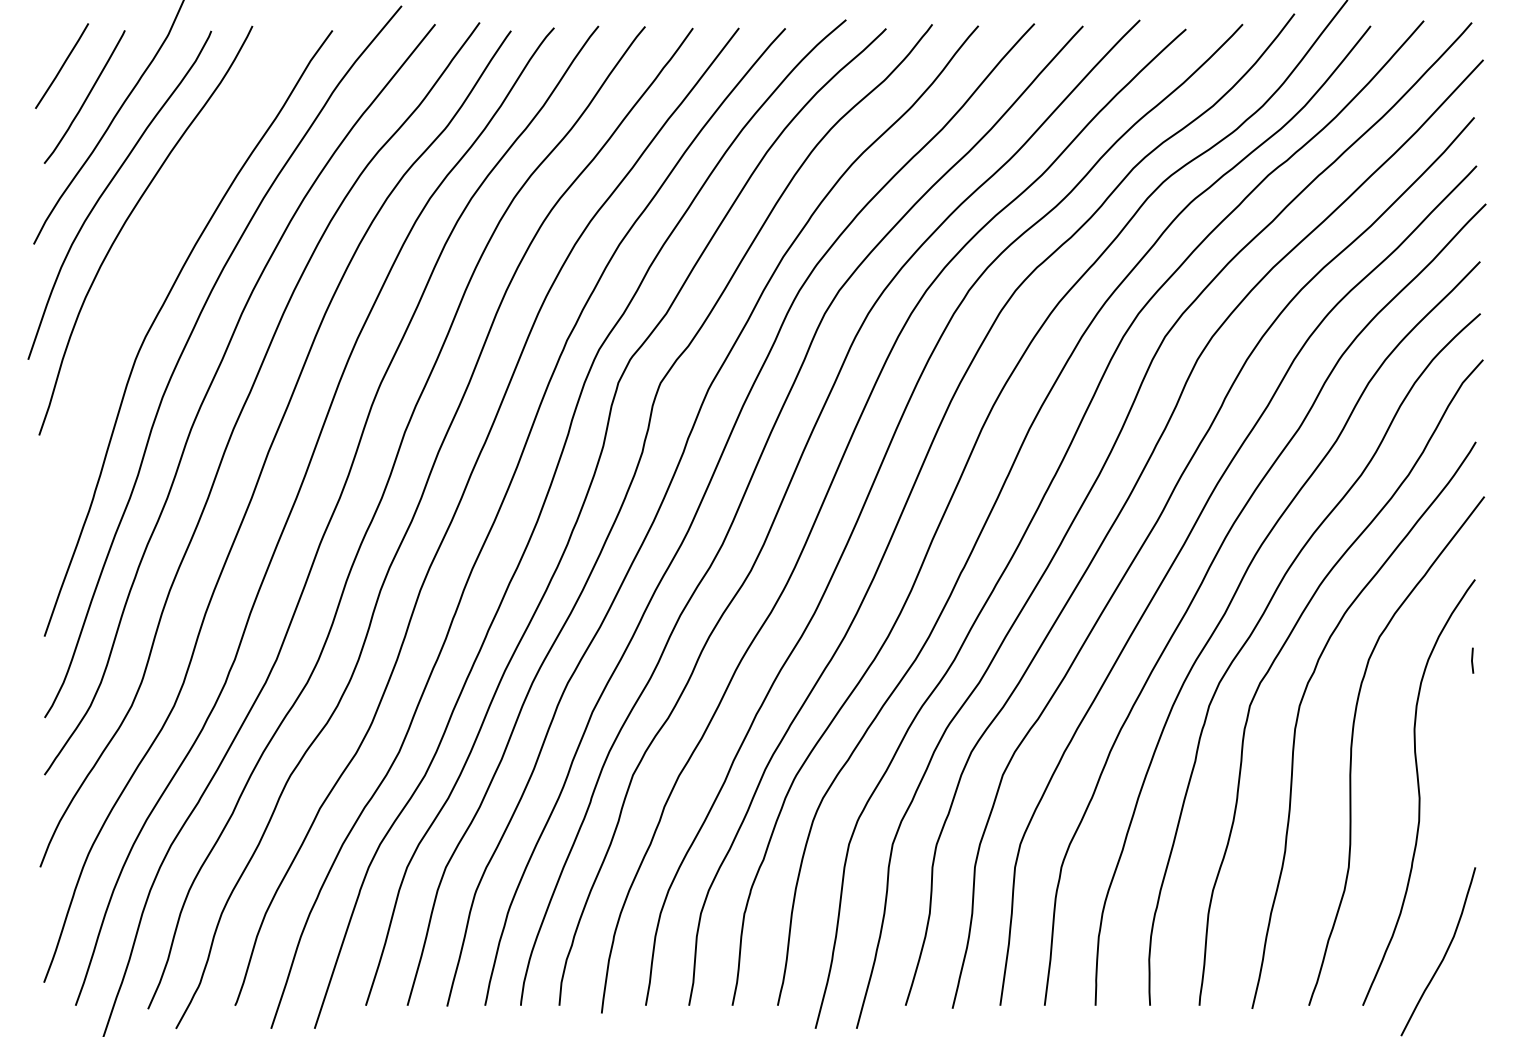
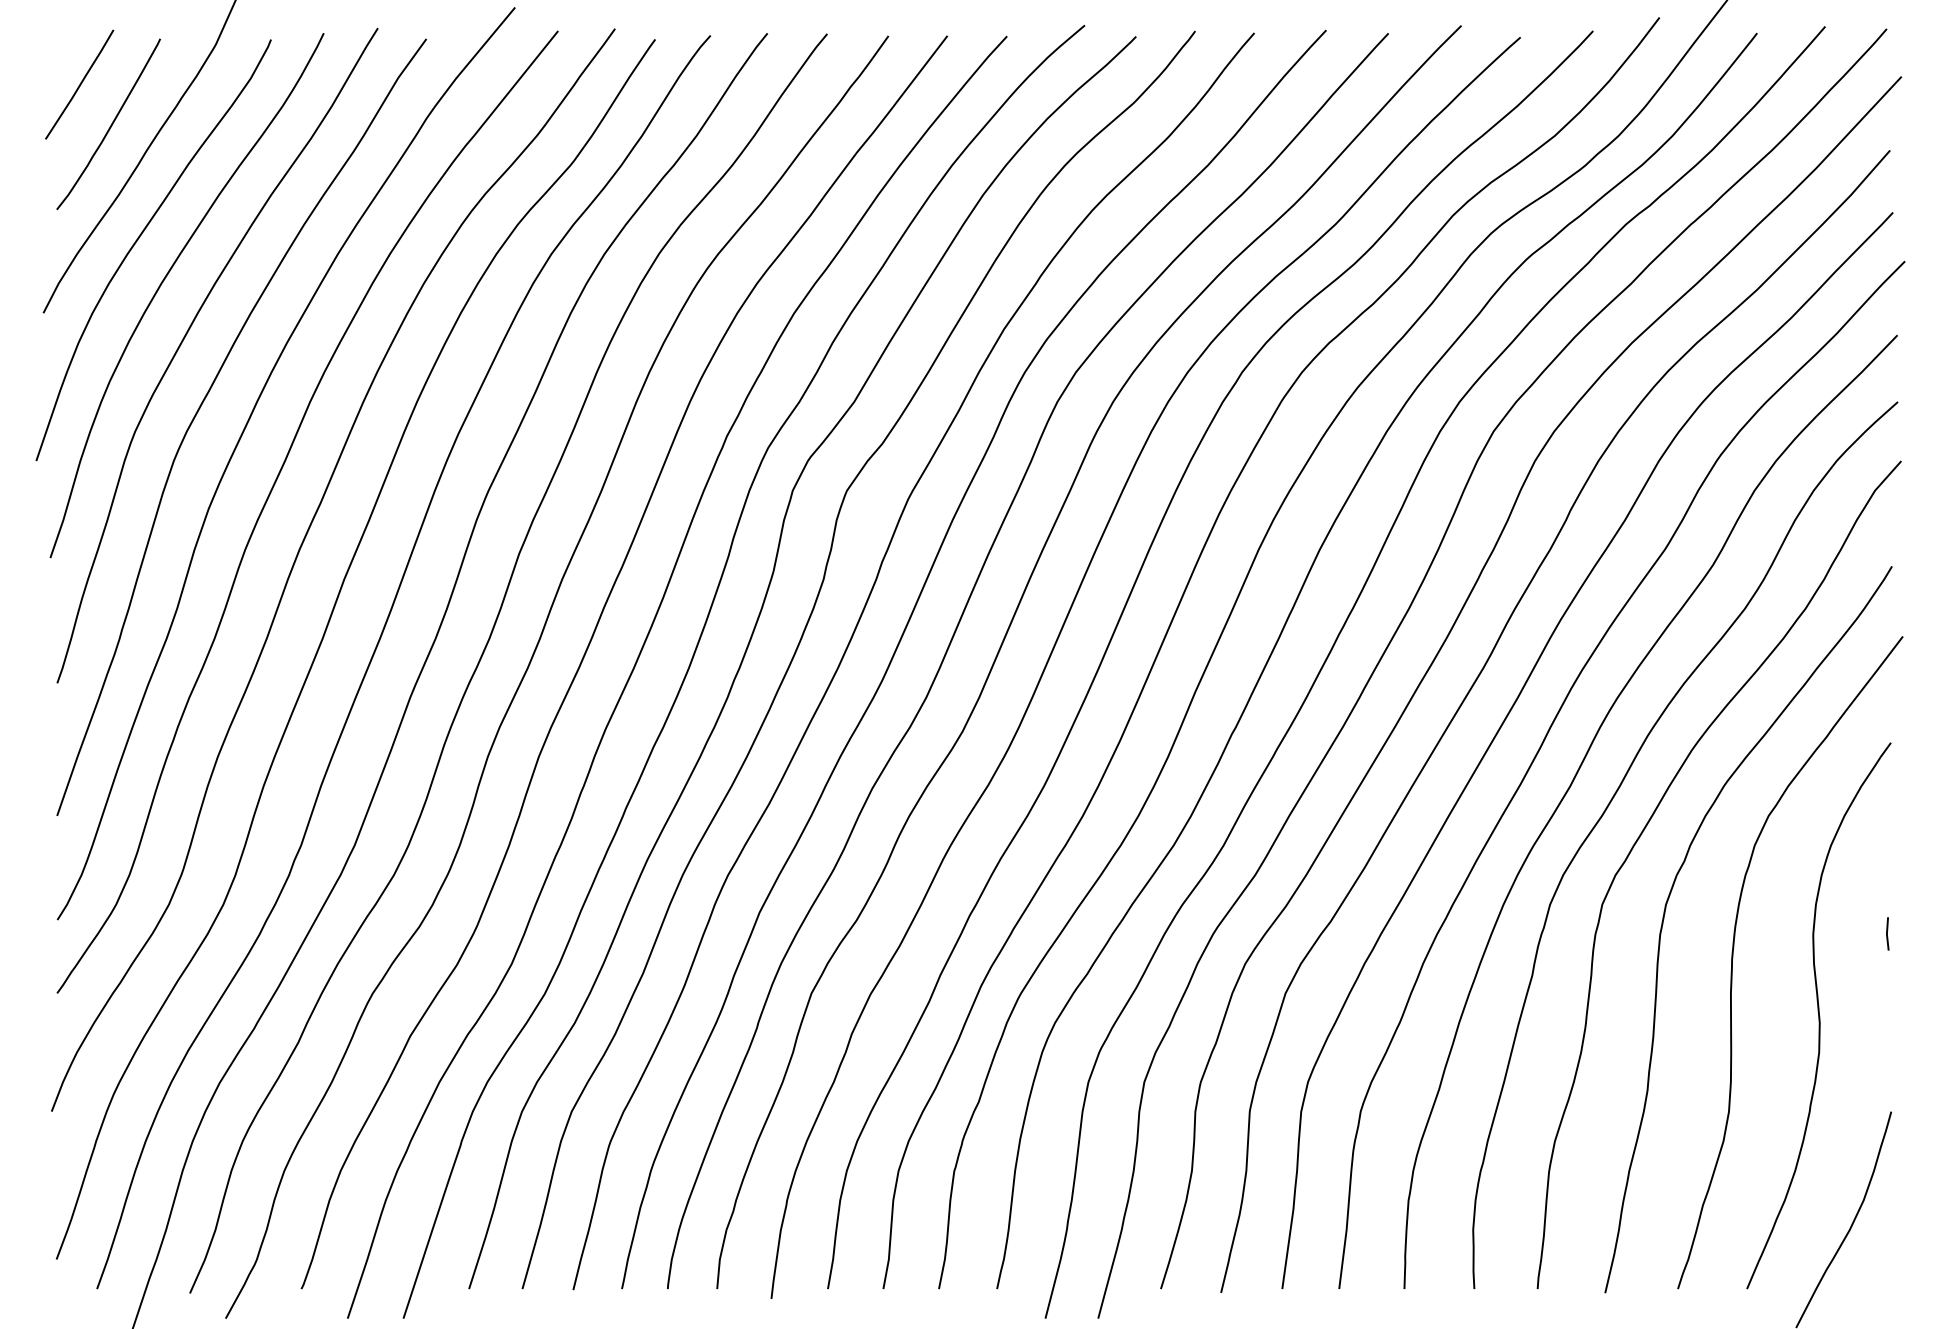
curve: (144, 264) -> (185, 338), added
line: (1472, 660) -> (1887, 933), moved

